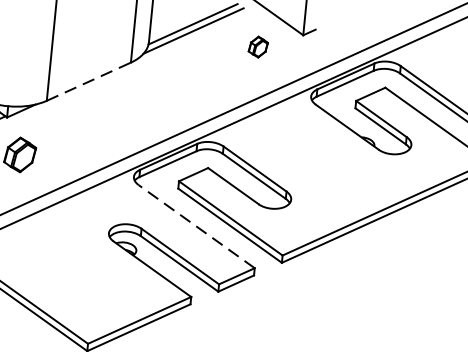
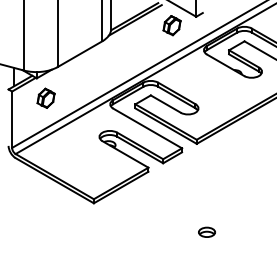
part: (257, 46) -> (171, 25), size x1.67
line: (89, 82) -> (80, 54), dashed -> solid
line: (196, 226) -> (147, 128), dashed -> solid

